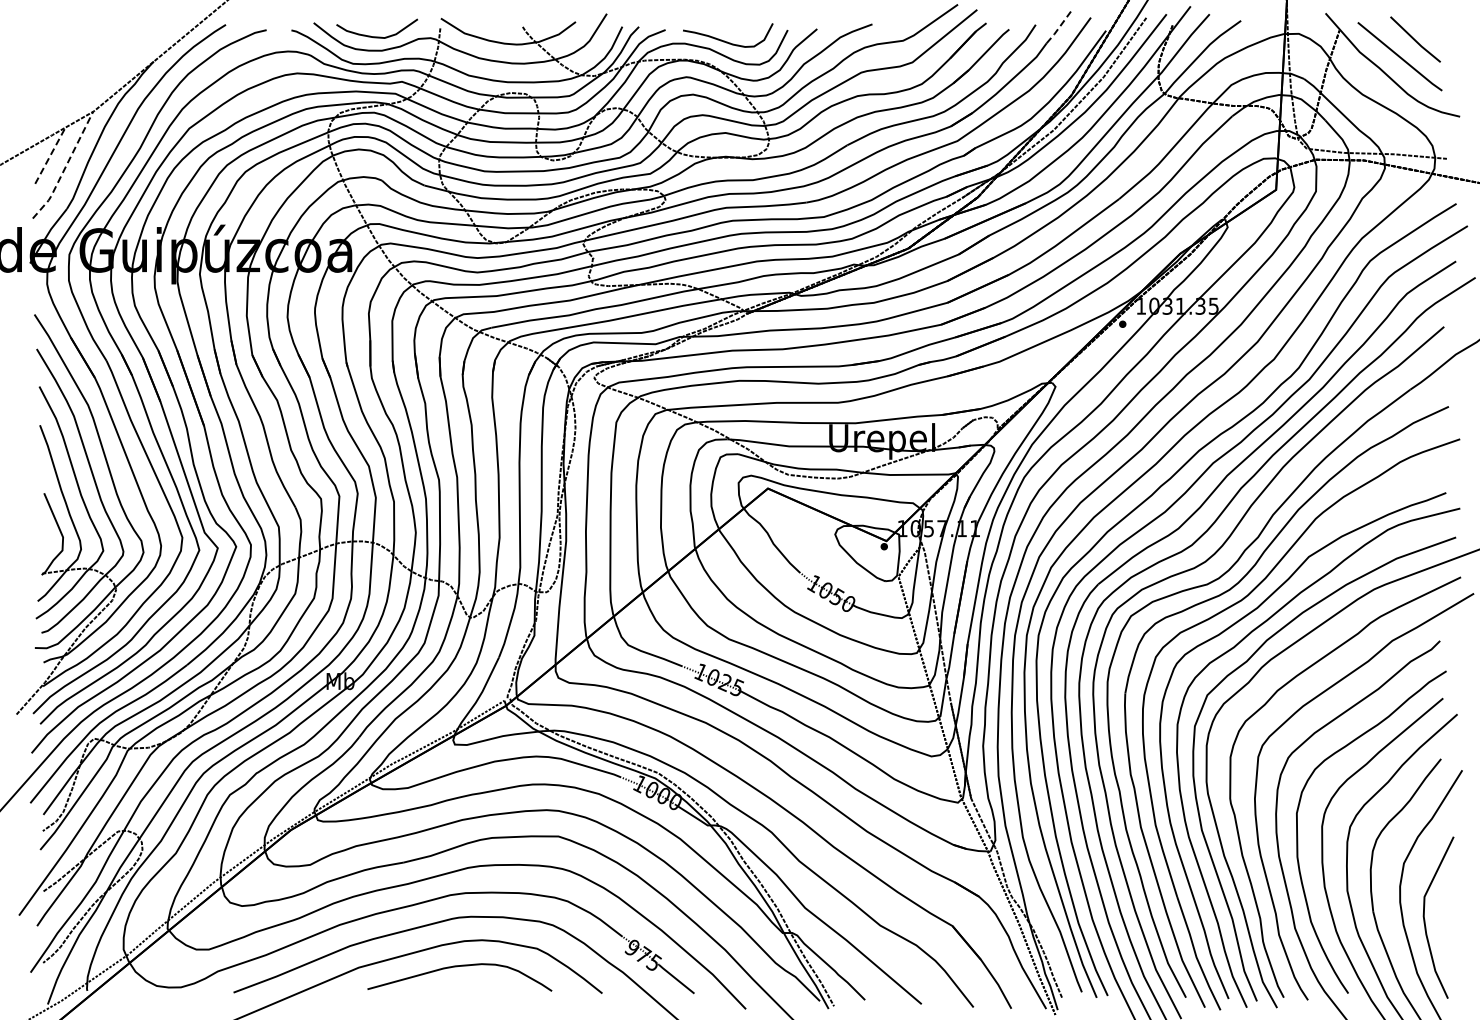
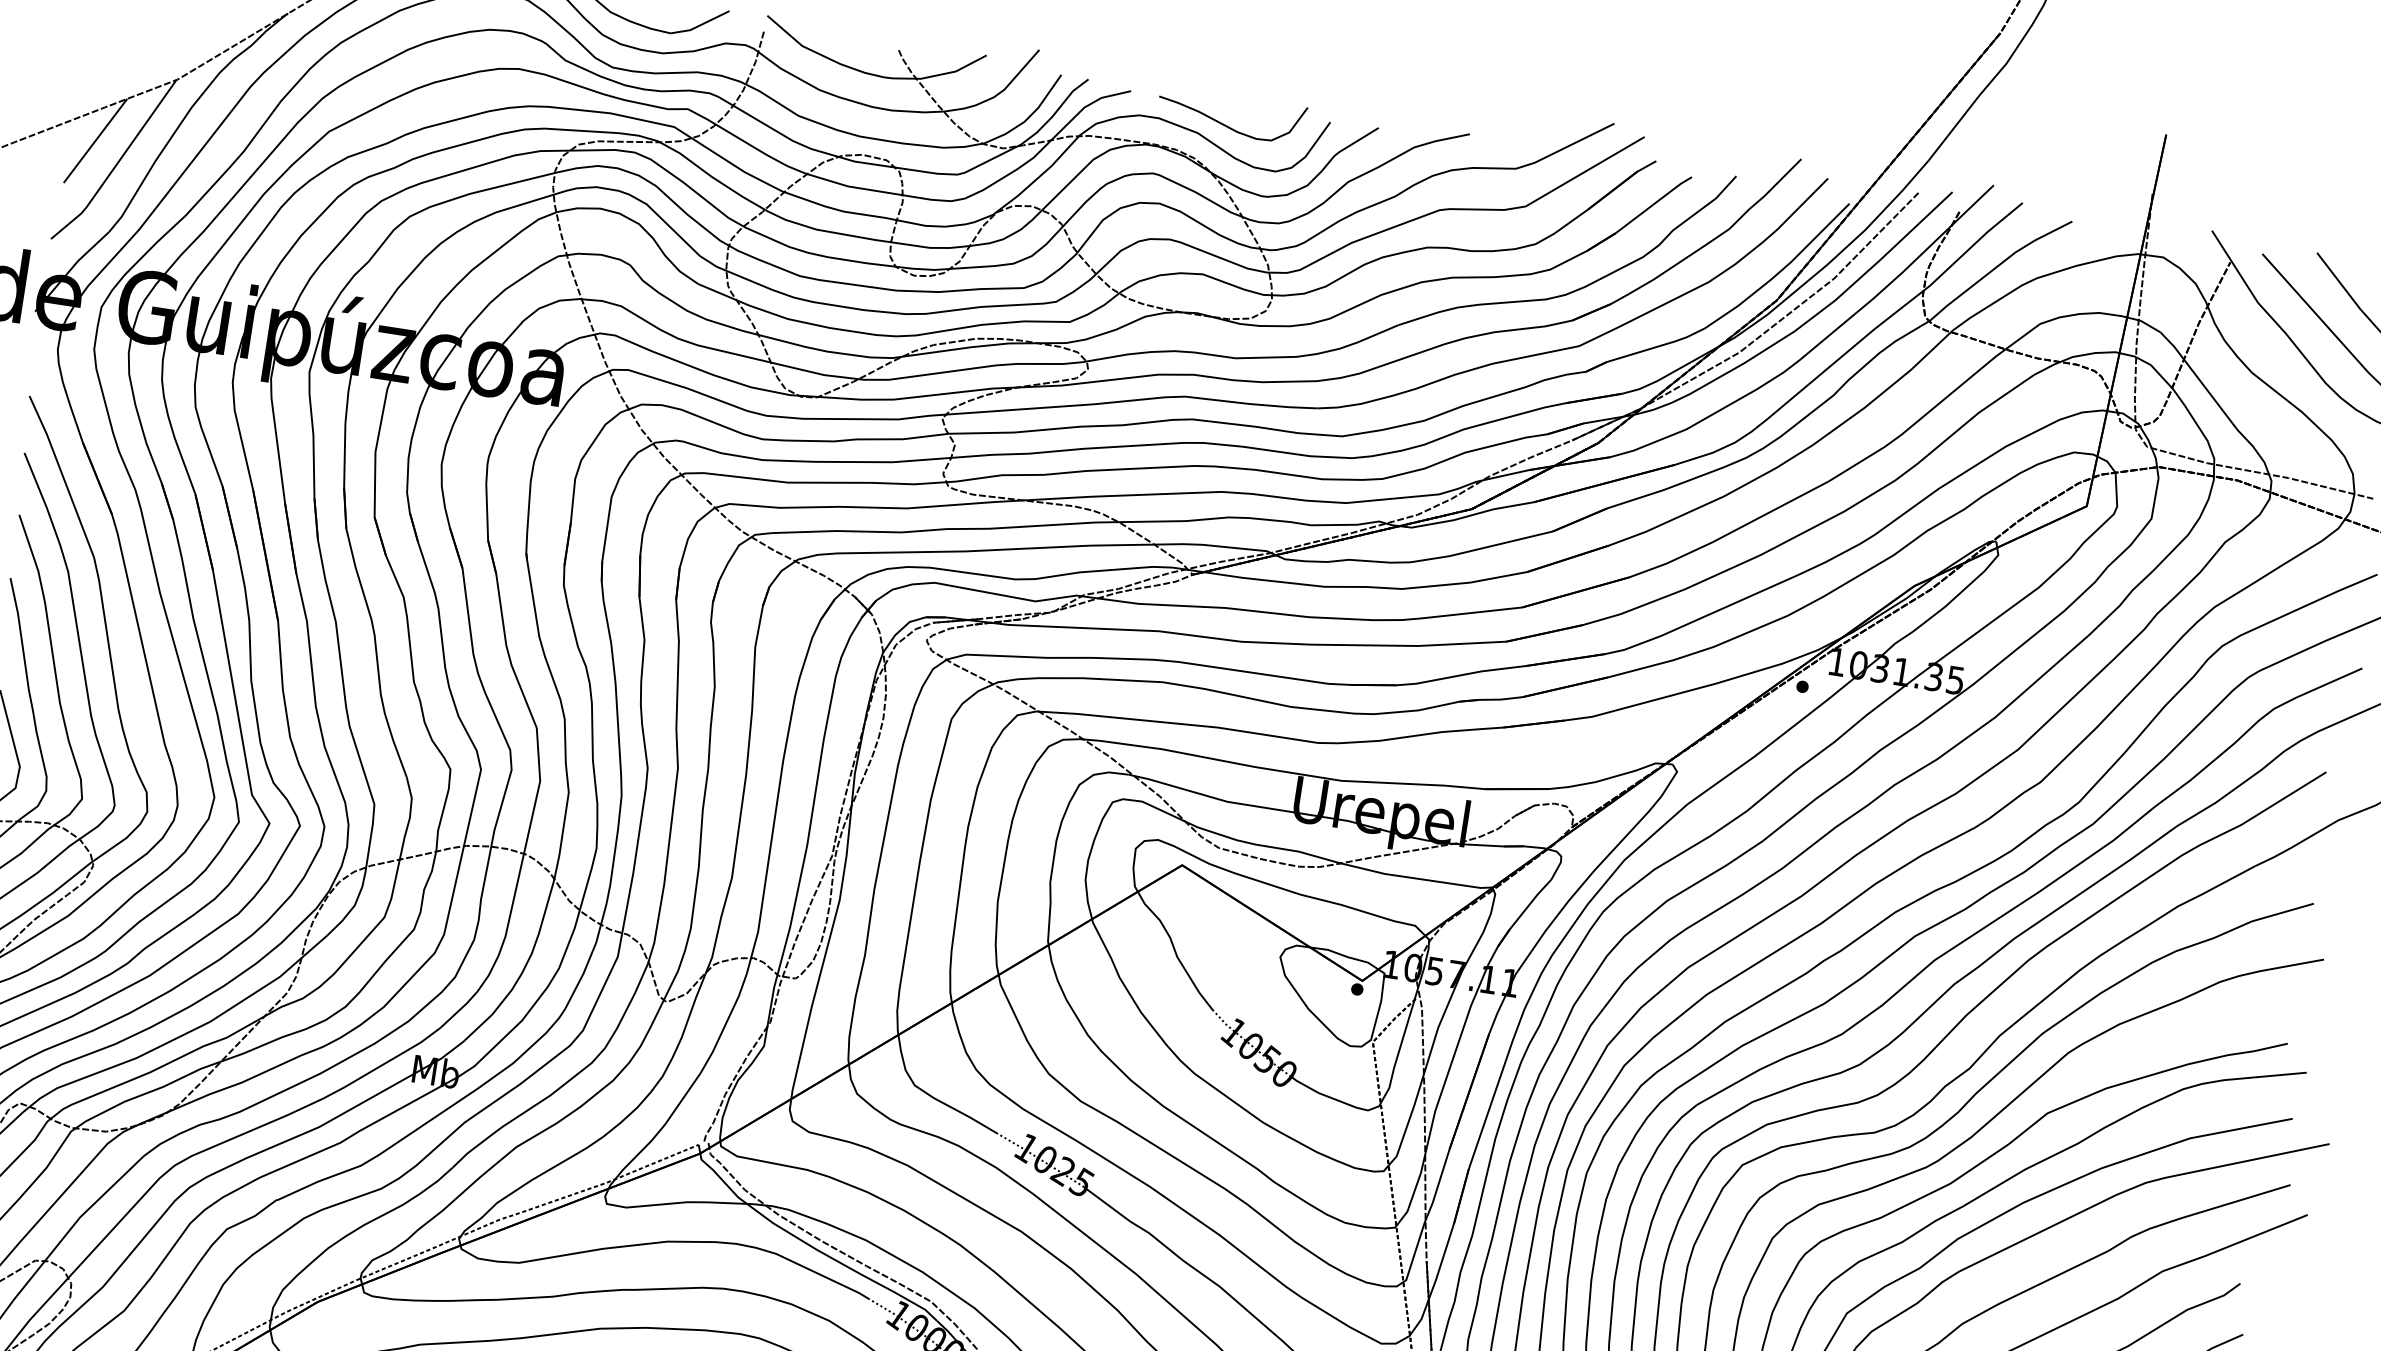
line: (1060, 26) -> (1776, 185), dashed -> solid
line: (50, 155) -> (95, 140), dashed -> solid
line: (65, 167) -> (117, 163), dashed -> solid

